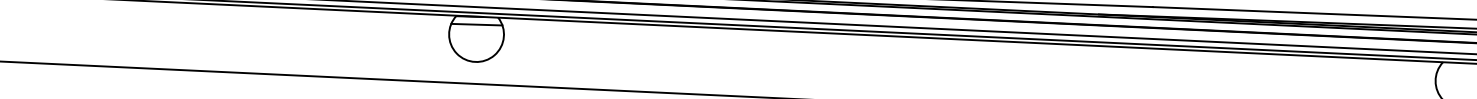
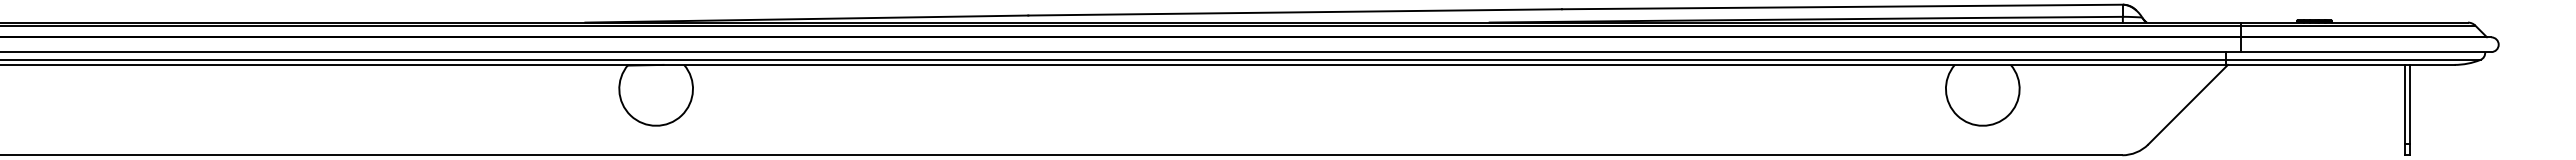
line: (476, 24) -> (655, 75), removed

